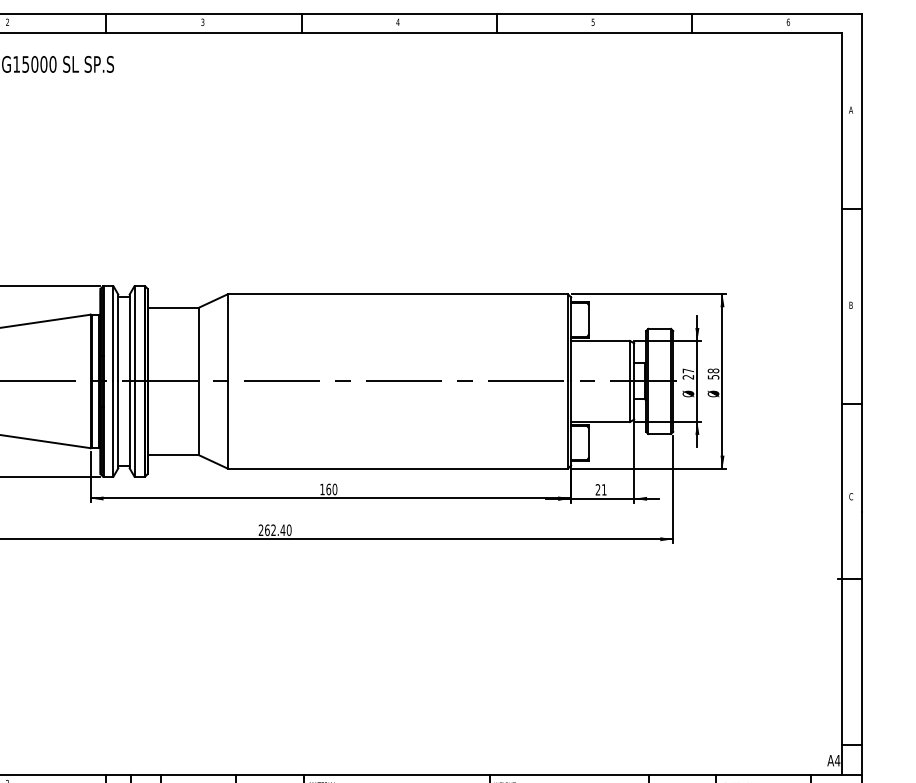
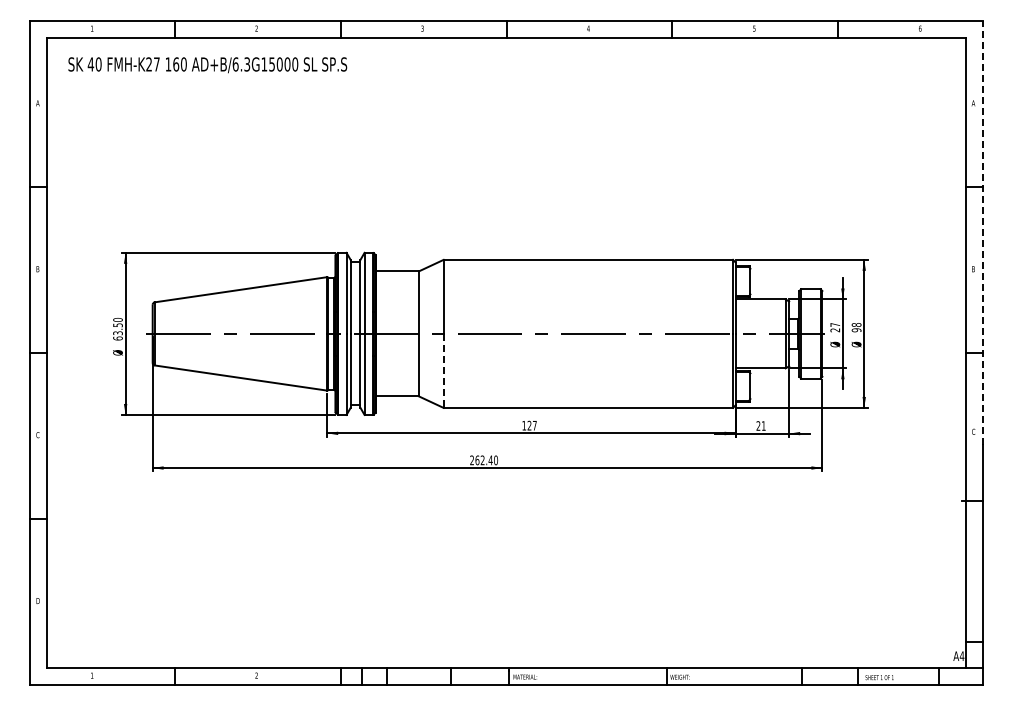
line: (861, 263) -> (982, 233), solid -> dashed
text: (713, 377) -> (856, 330), 58 -> 98
line: (227, 425) -> (443, 371), solid -> dashed
text: (330, 489) -> (531, 425), 160 -> 127

